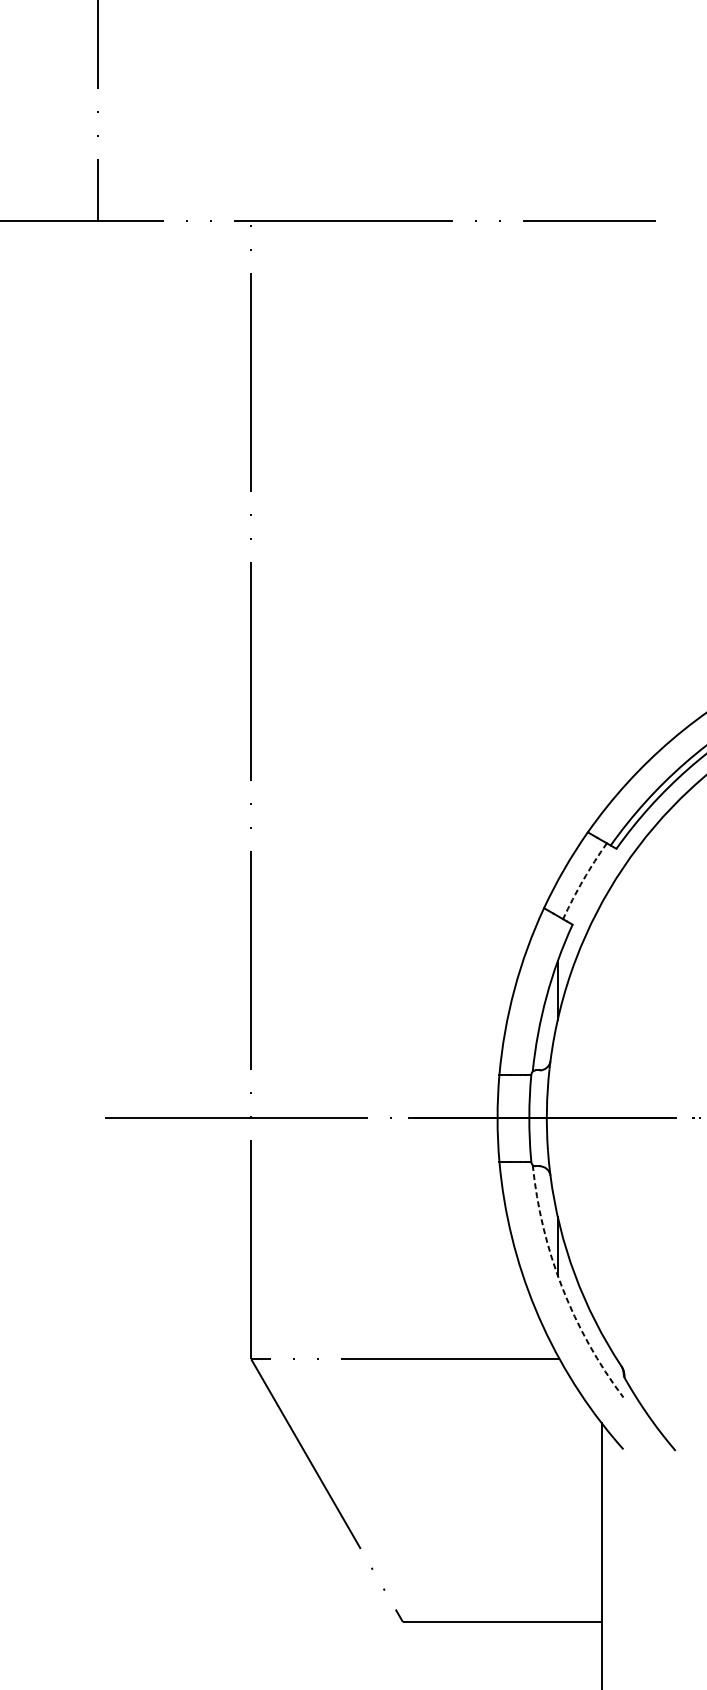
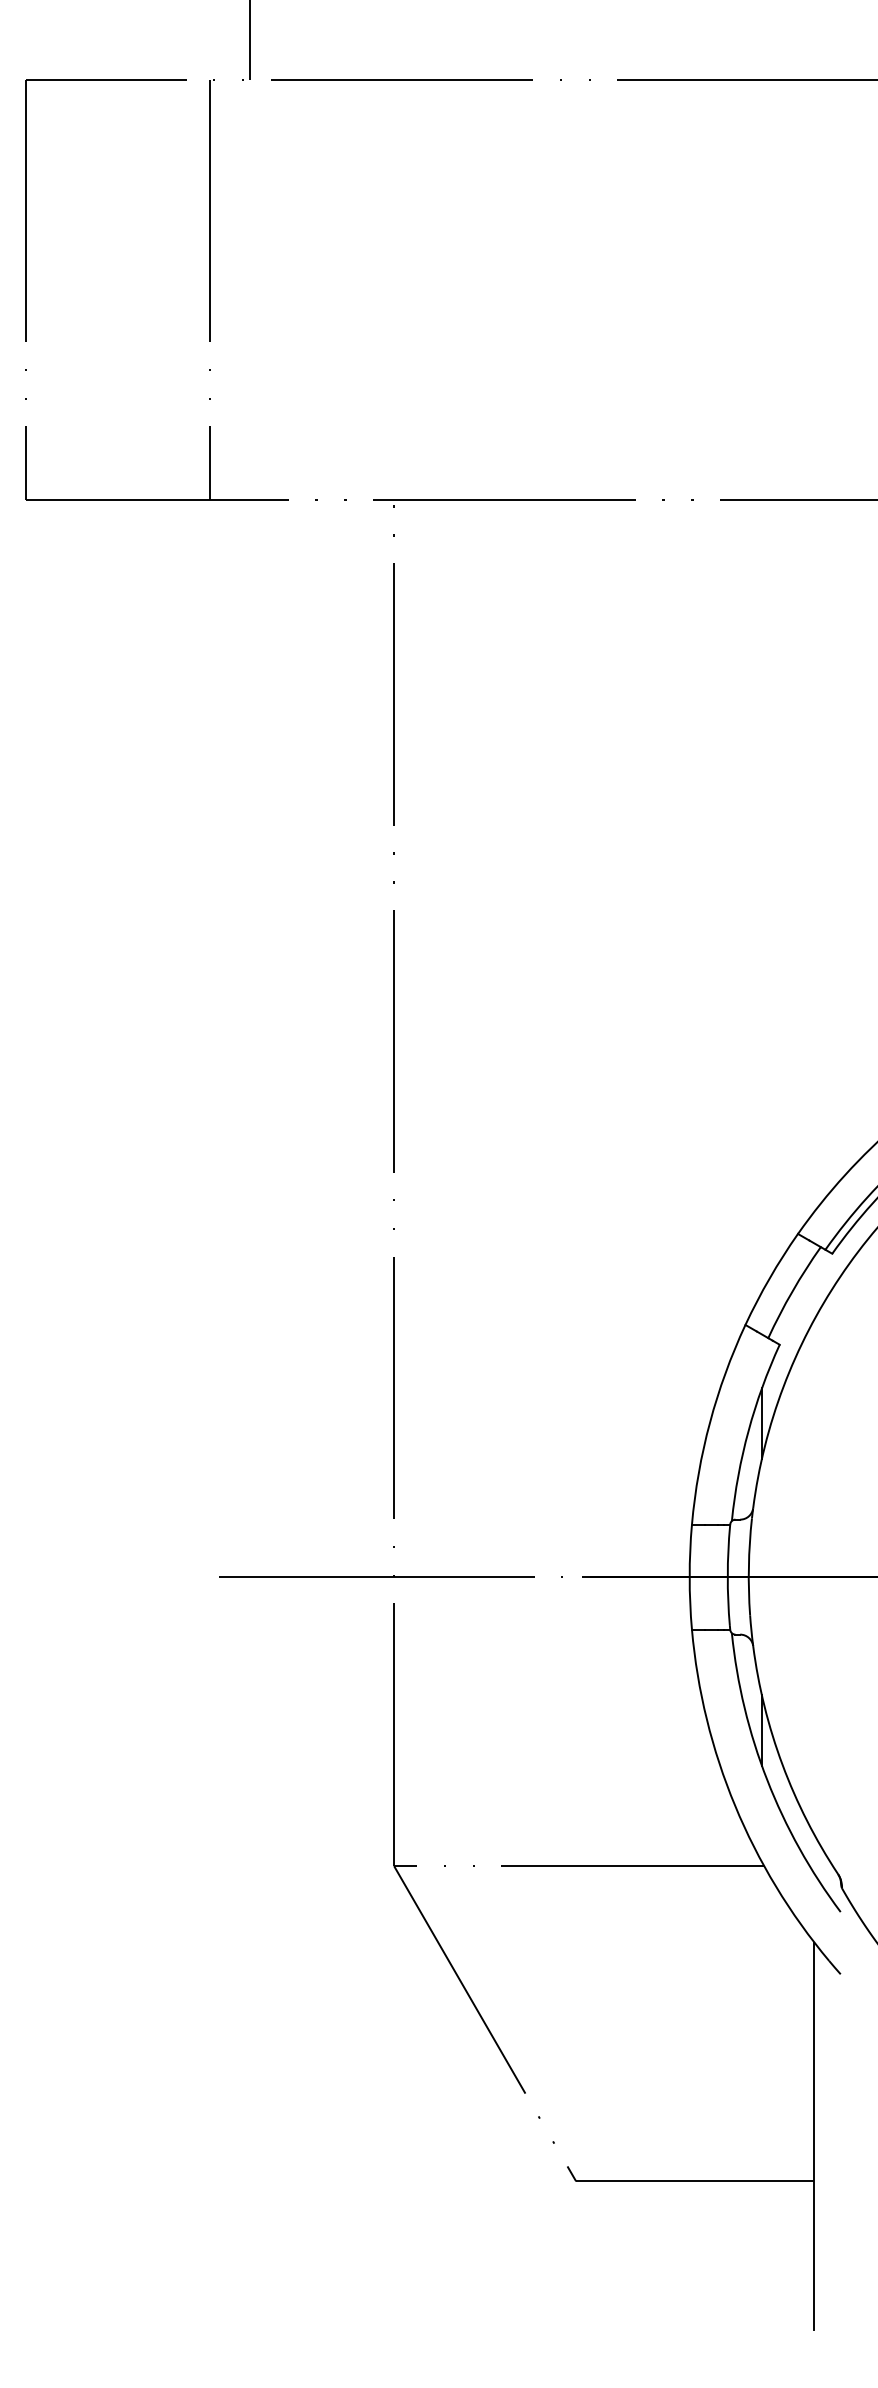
arc: (583, 880) -> (792, 1291), dashed -> solid
arc: (562, 1287) -> (767, 1780), dashed -> solid

